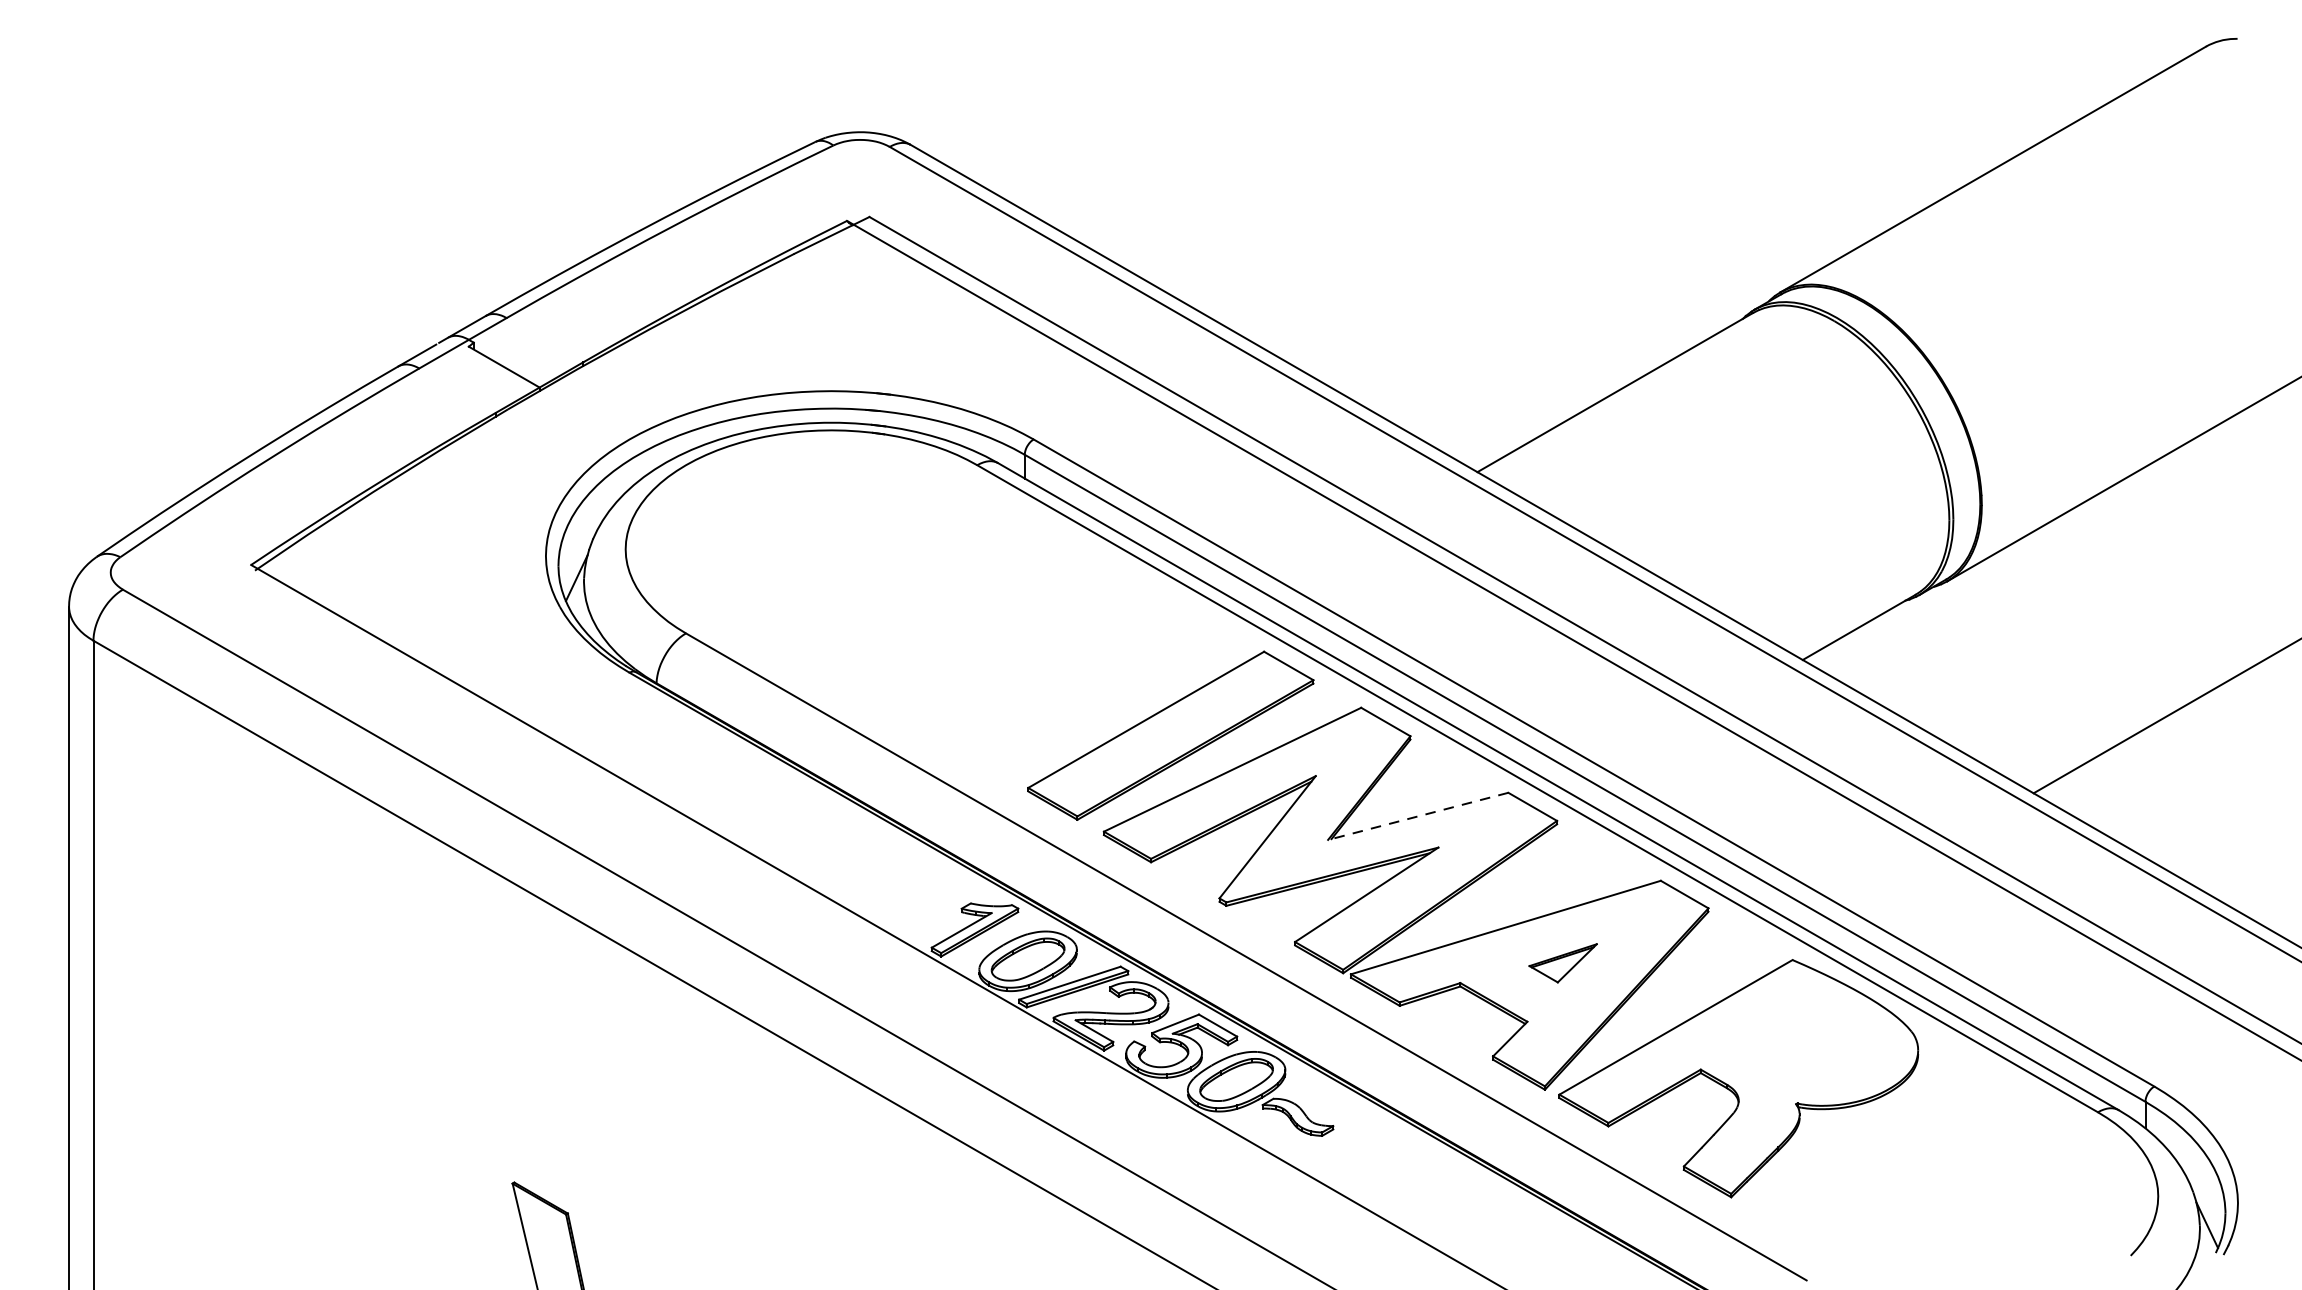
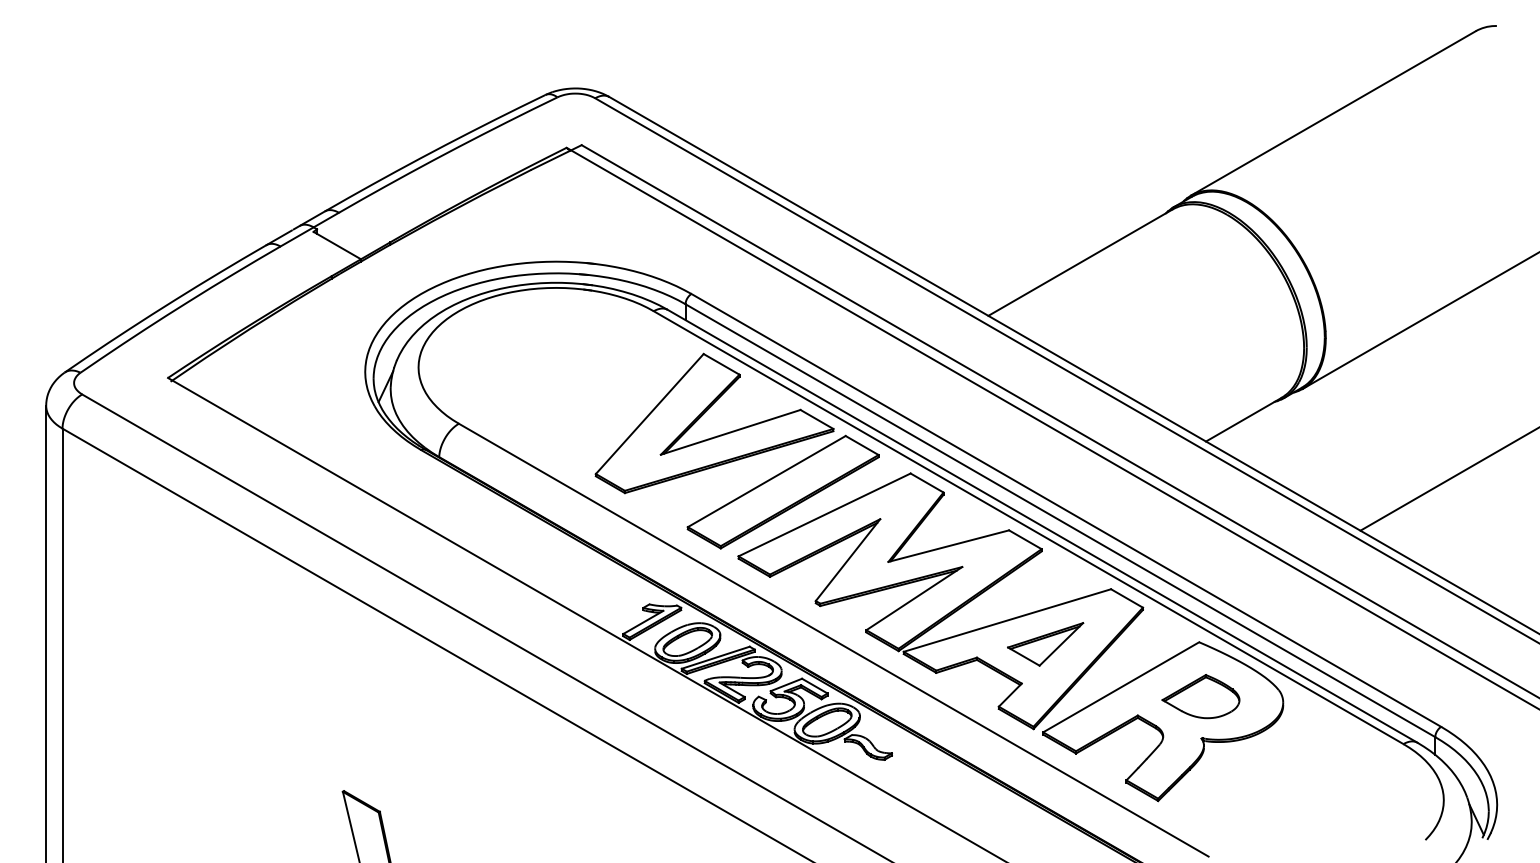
part: (1072, 650) -> (717, 435), added
line: (1417, 816) -> (948, 546), dashed -> solid
part: (1562, 963) -> (1045, 644), size x1.67
part: (1794, 1041) -> (1200, 696), added

